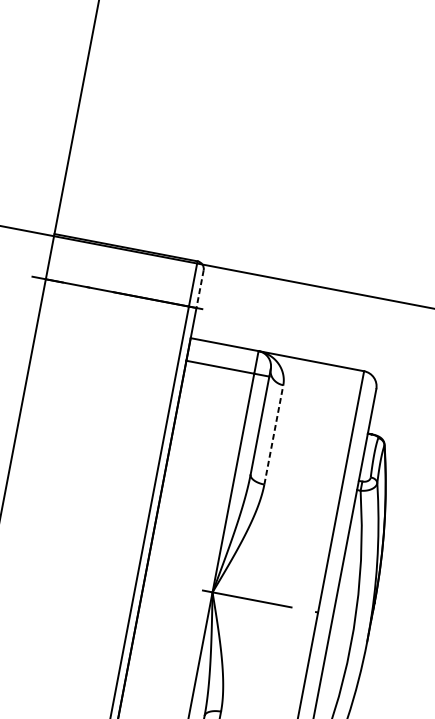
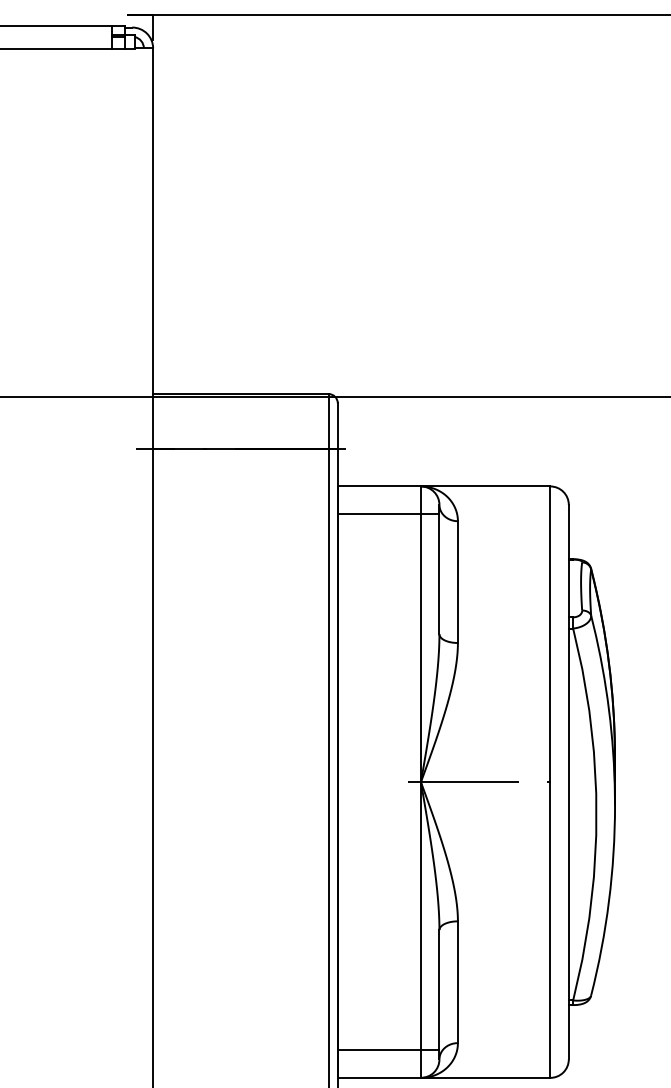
line: (199, 289) -> (337, 426), dashed -> solid
line: (273, 435) -> (457, 582), dashed -> solid

